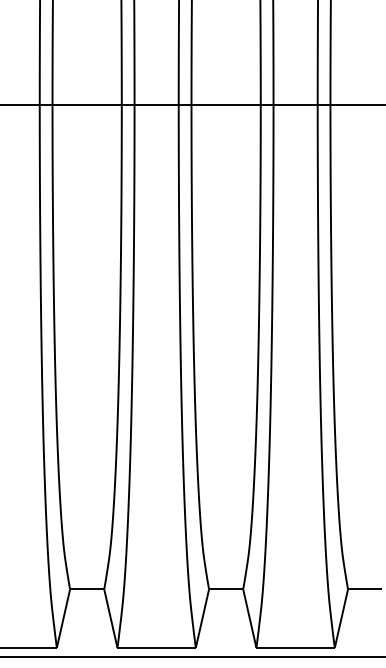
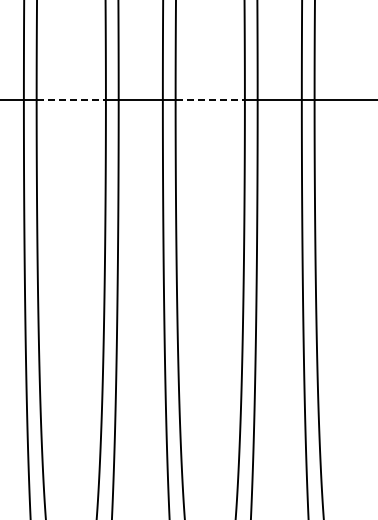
line: (87, 105) -> (71, 100), solid -> dashed
line: (226, 105) -> (210, 100), solid -> dashed

